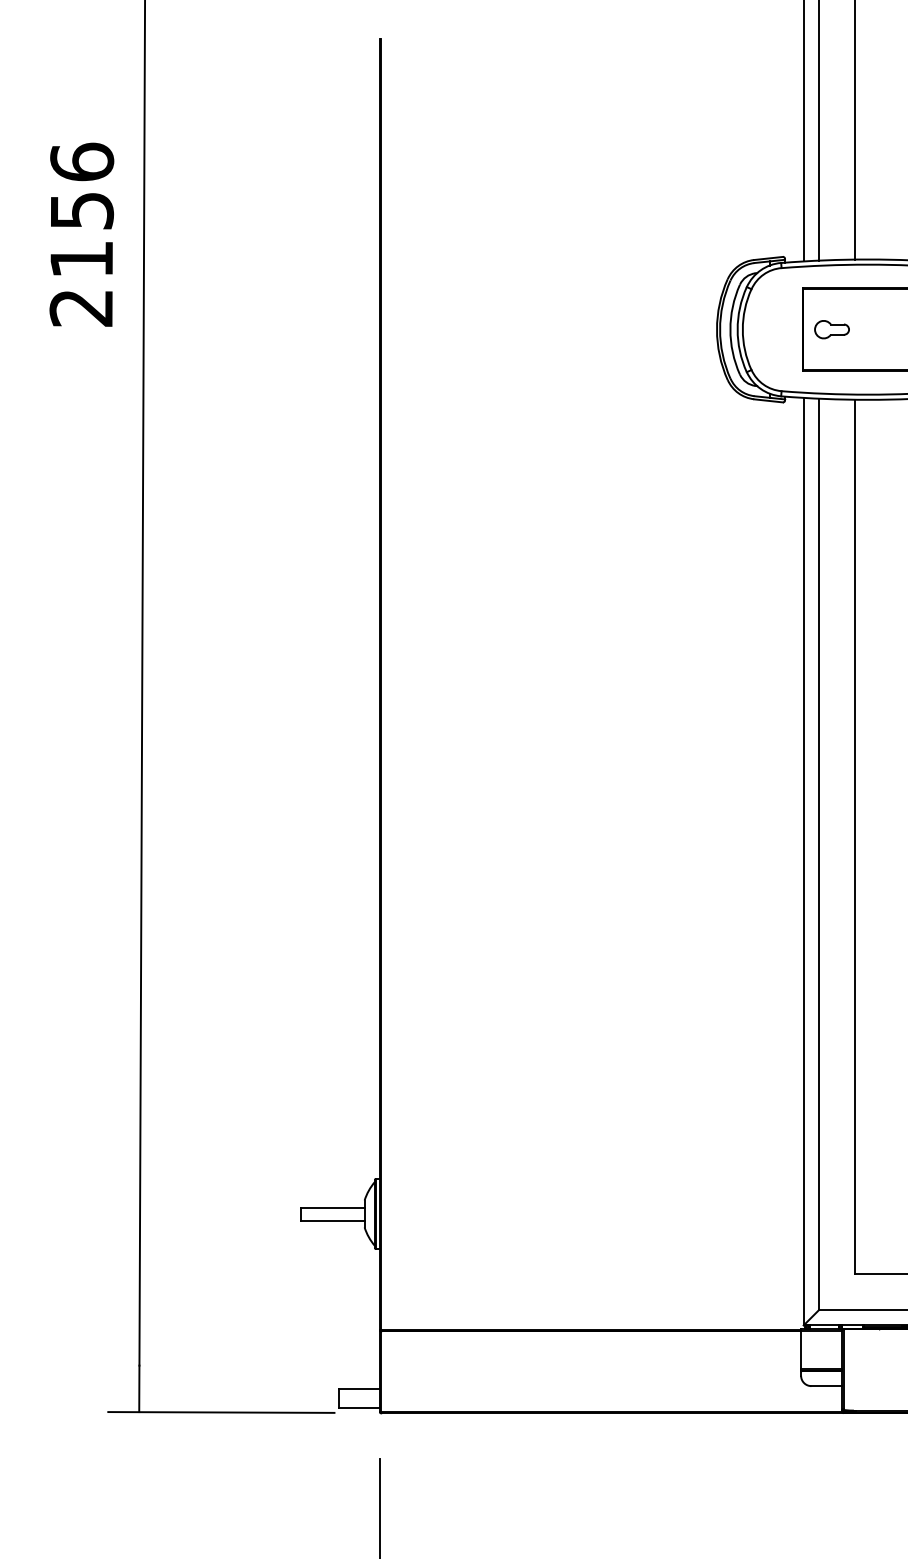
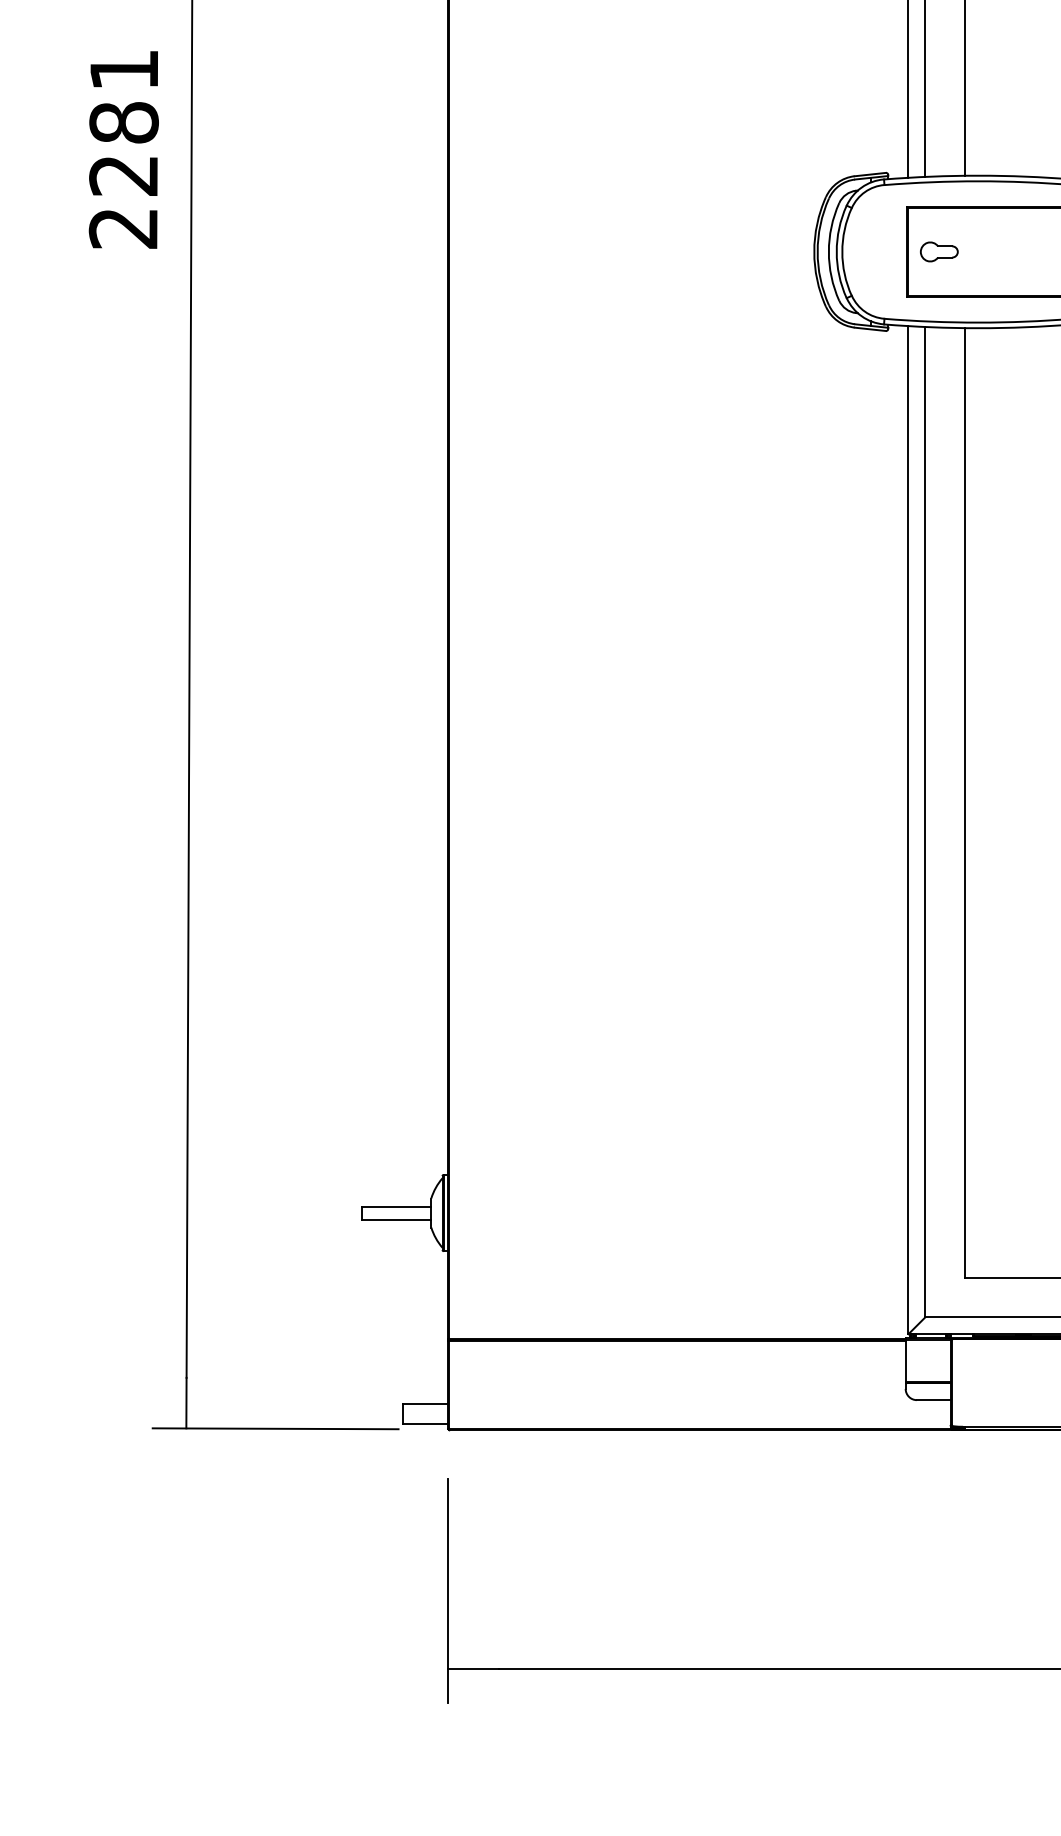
text: (82, 209) -> (124, 121), 2156 -> 2281

